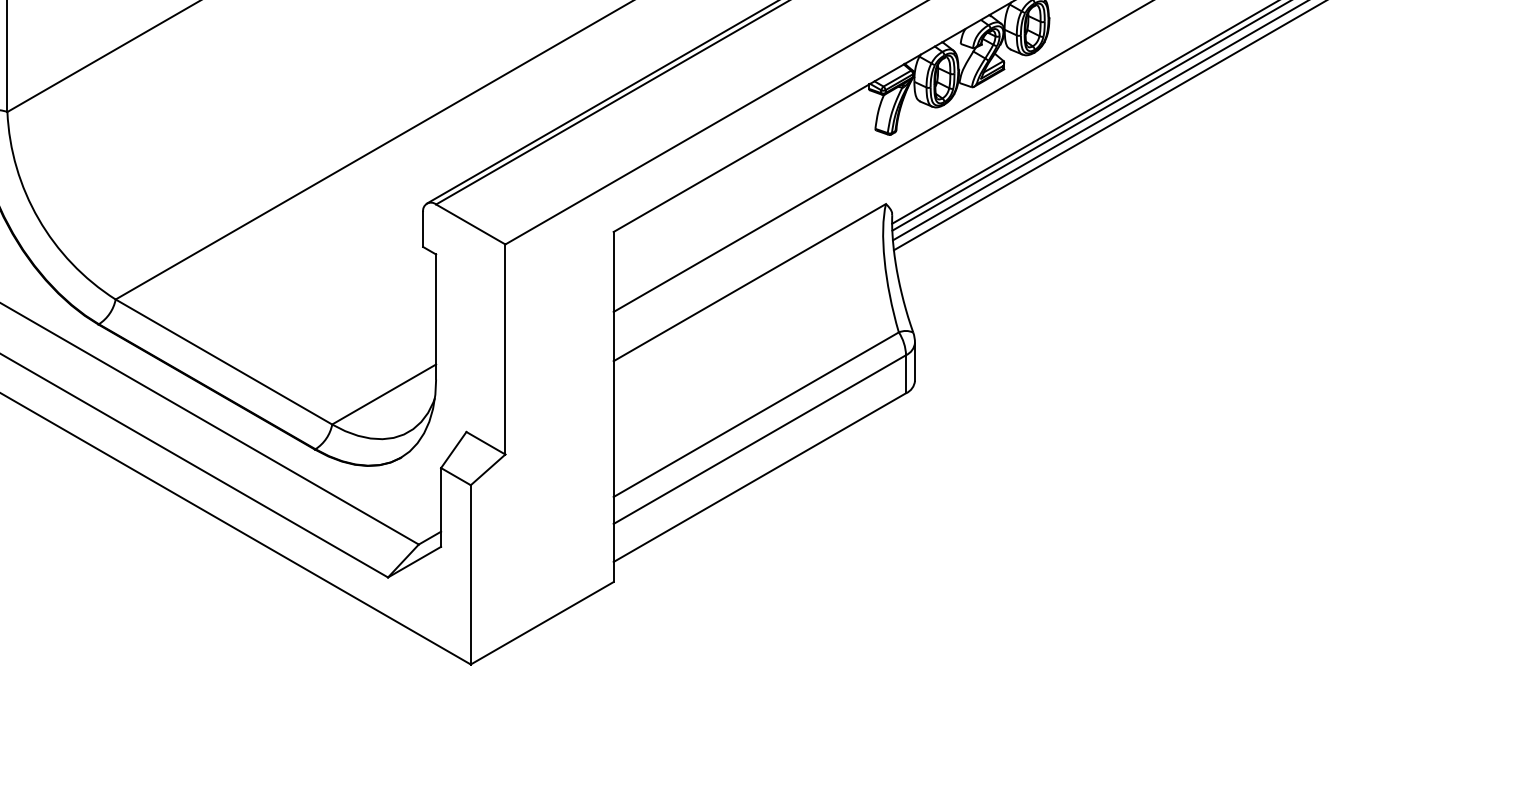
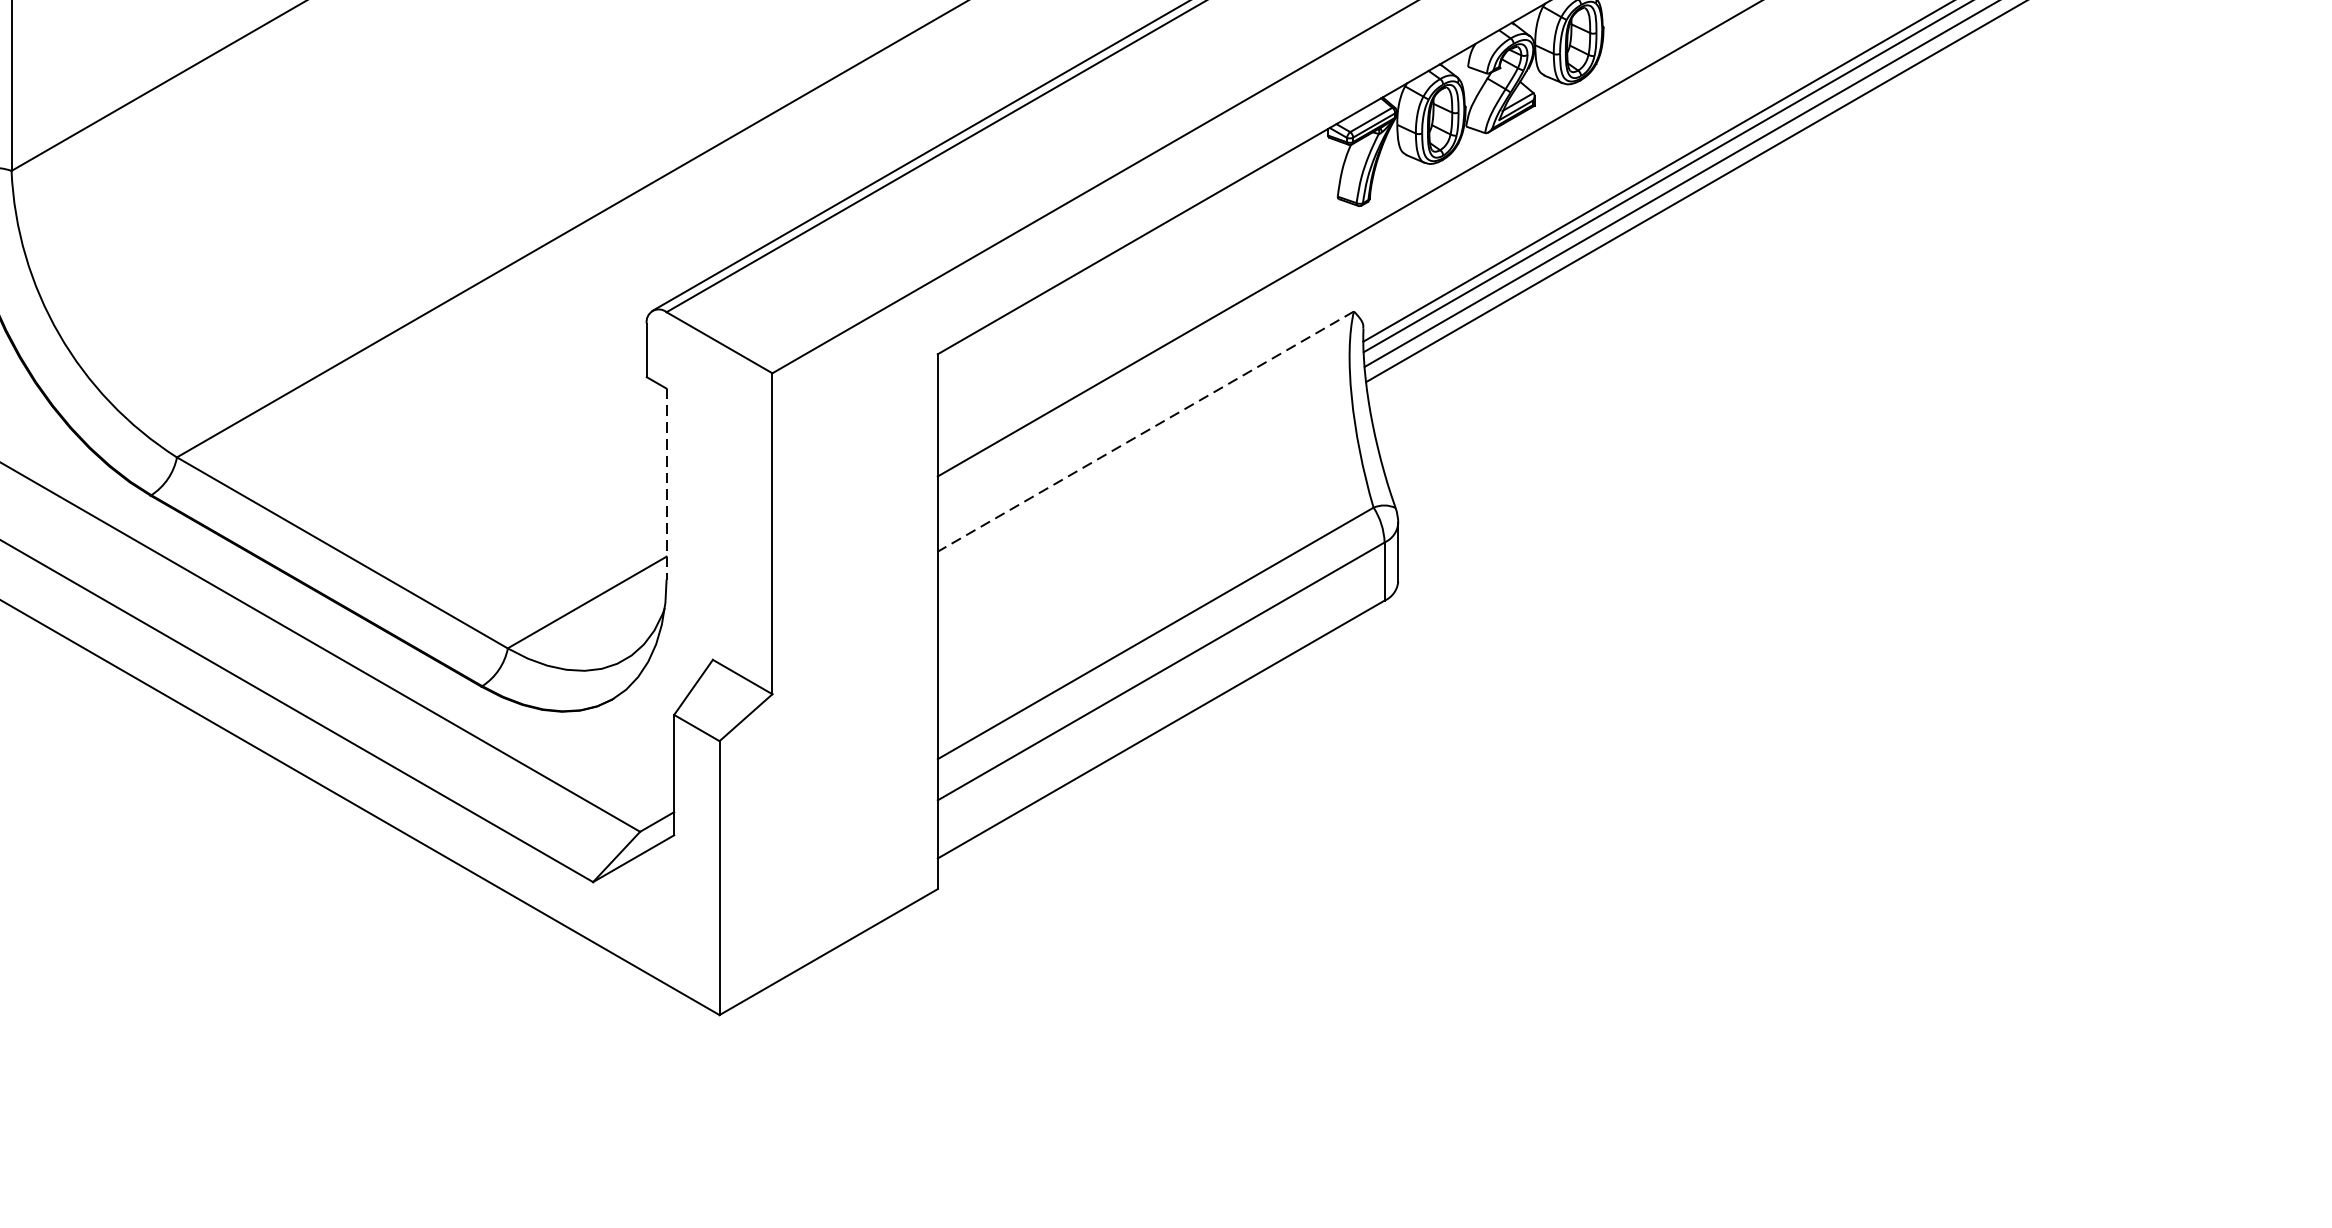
line: (749, 282) -> (1145, 431), solid -> dashed
line: (436, 316) -> (667, 483), solid -> dashed

